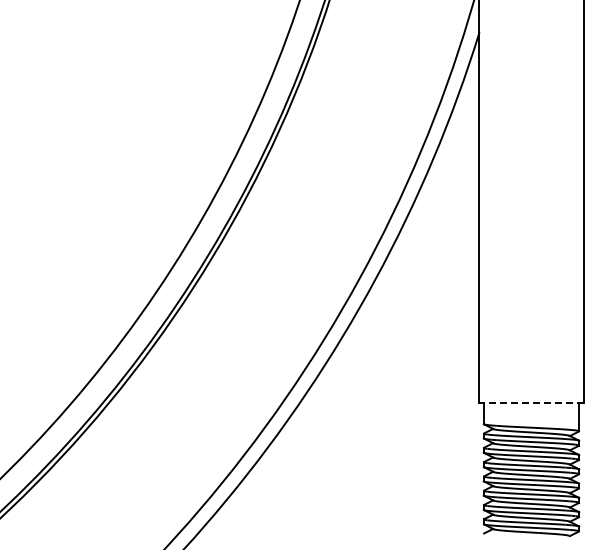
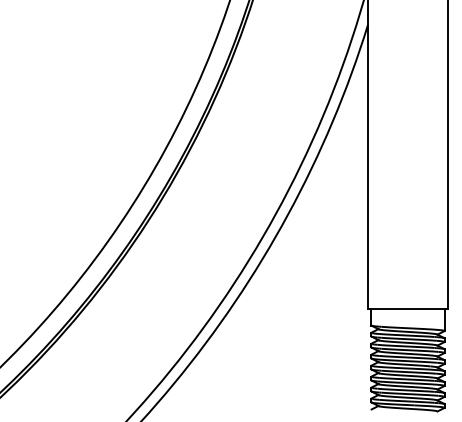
line: (531, 402) -> (407, 308), dashed -> solid

